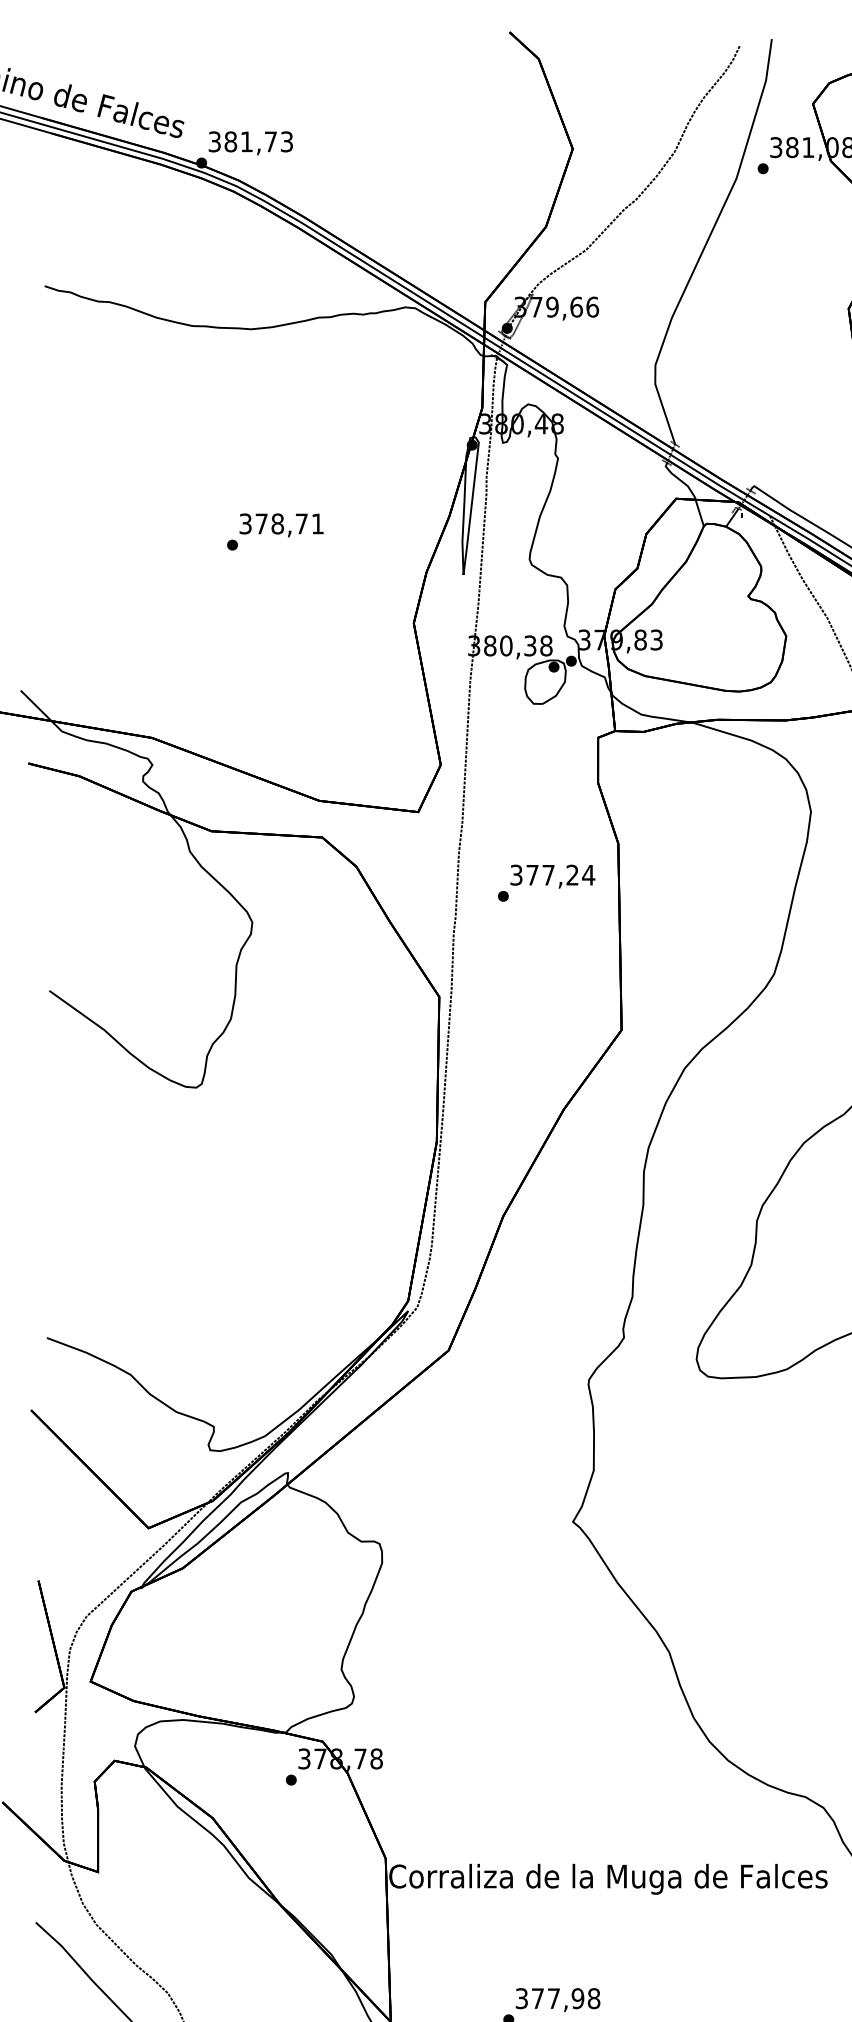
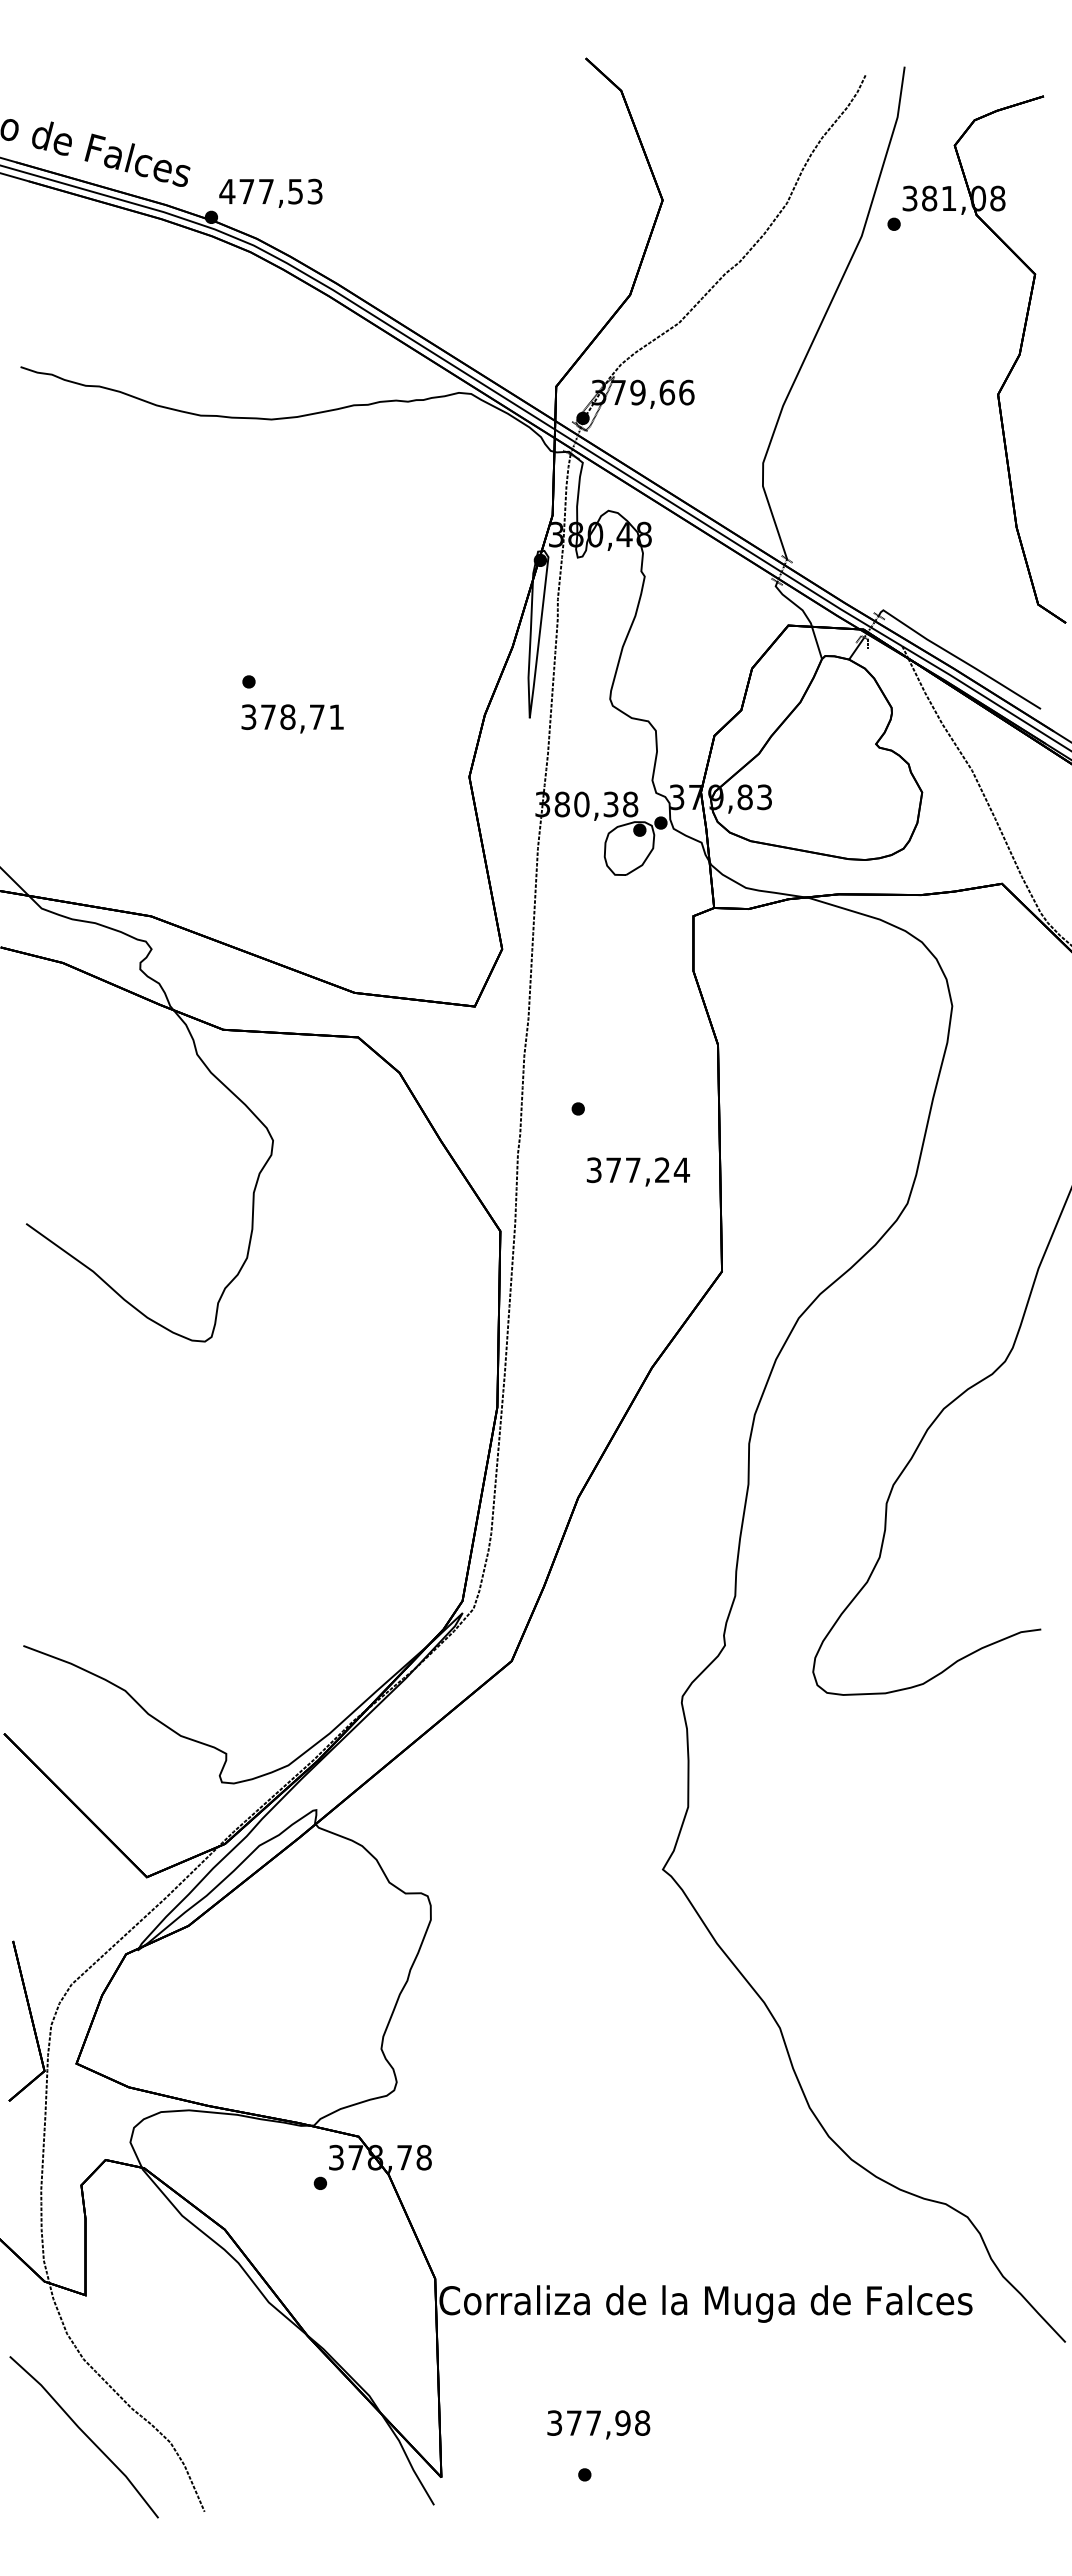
text: (242, 141) -> (260, 191), 381,73 -> 477,53
text: (281, 525) -> (292, 718), moved
text: (552, 876) -> (638, 1171), moved
text: (557, 1999) -> (598, 2424), moved

